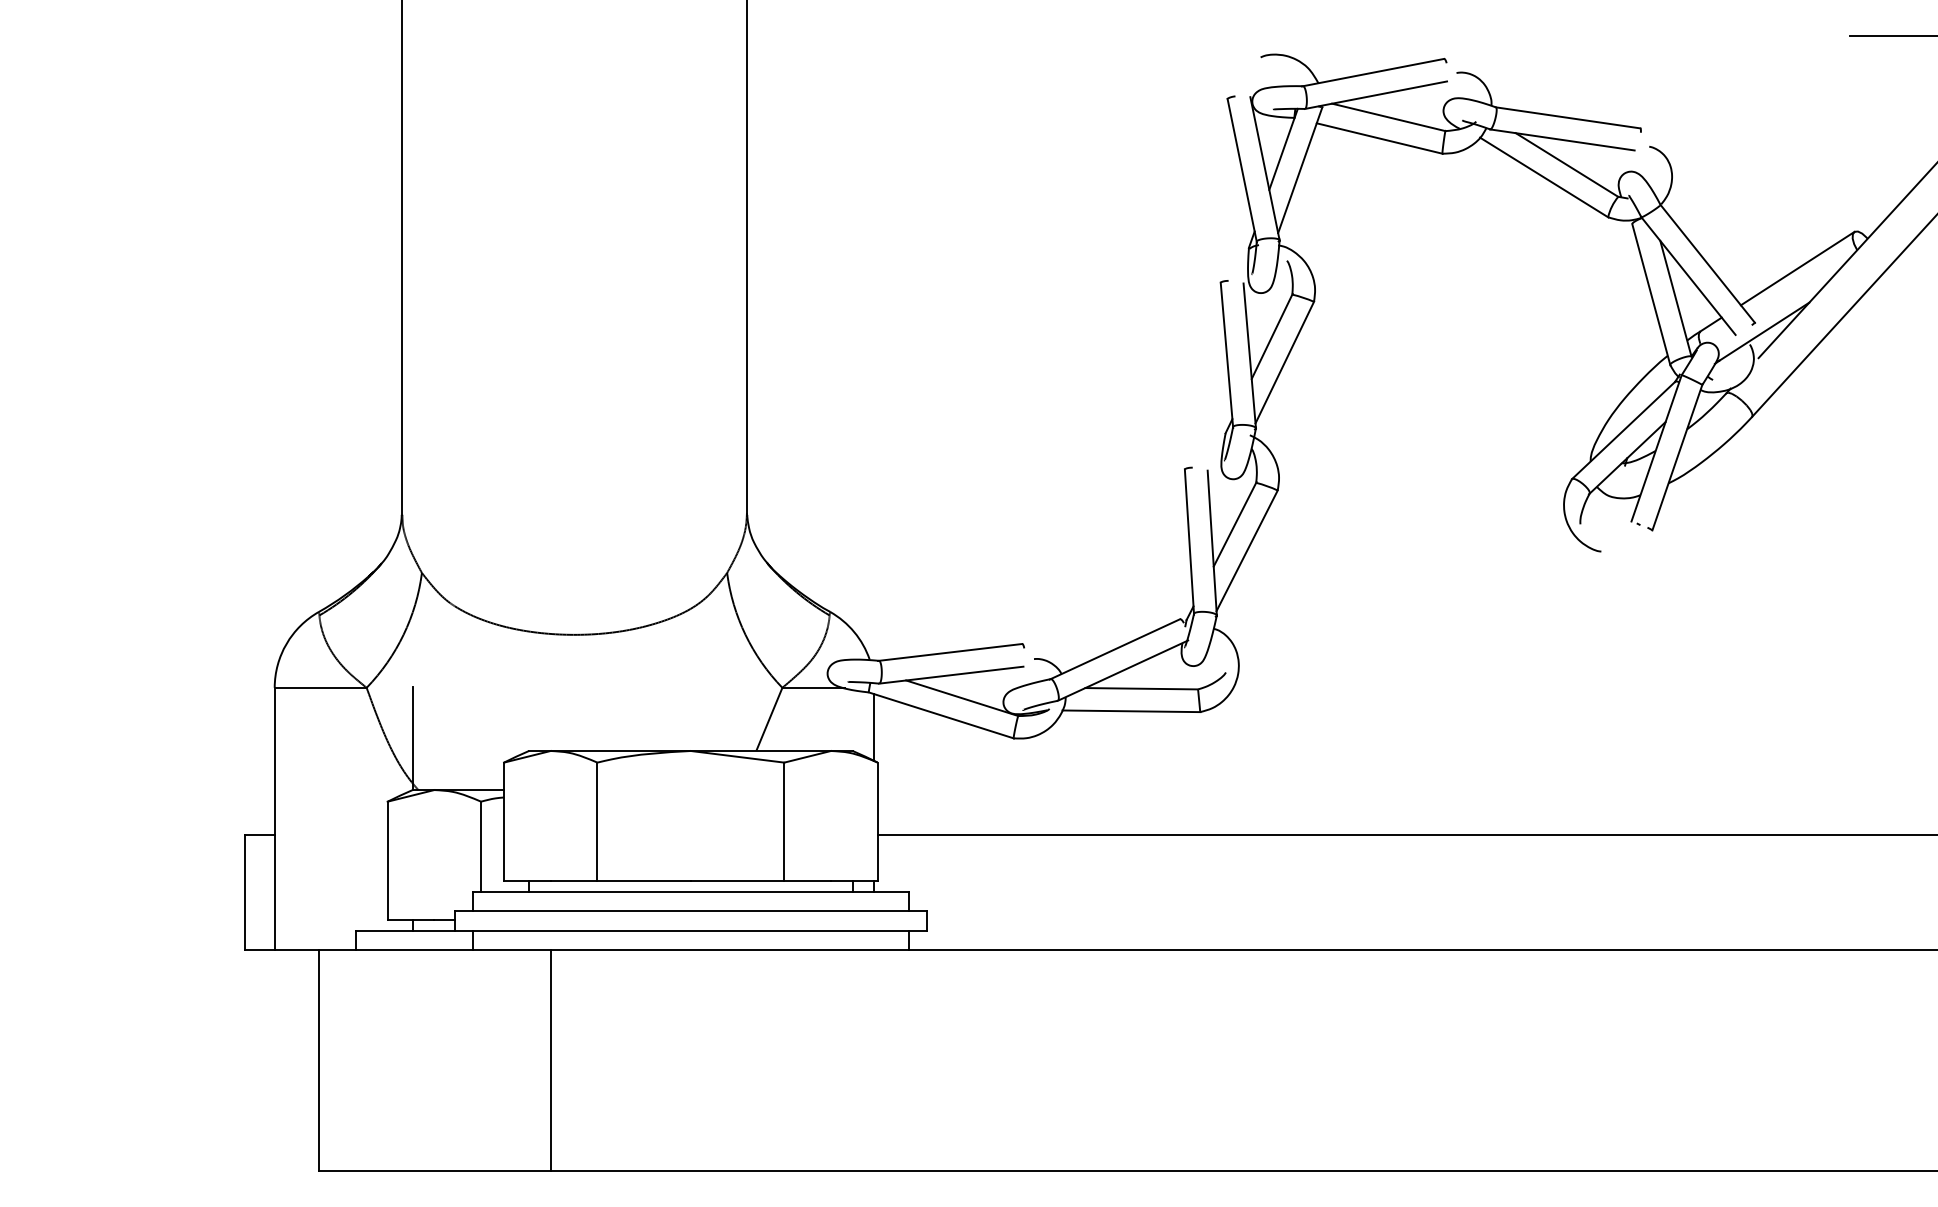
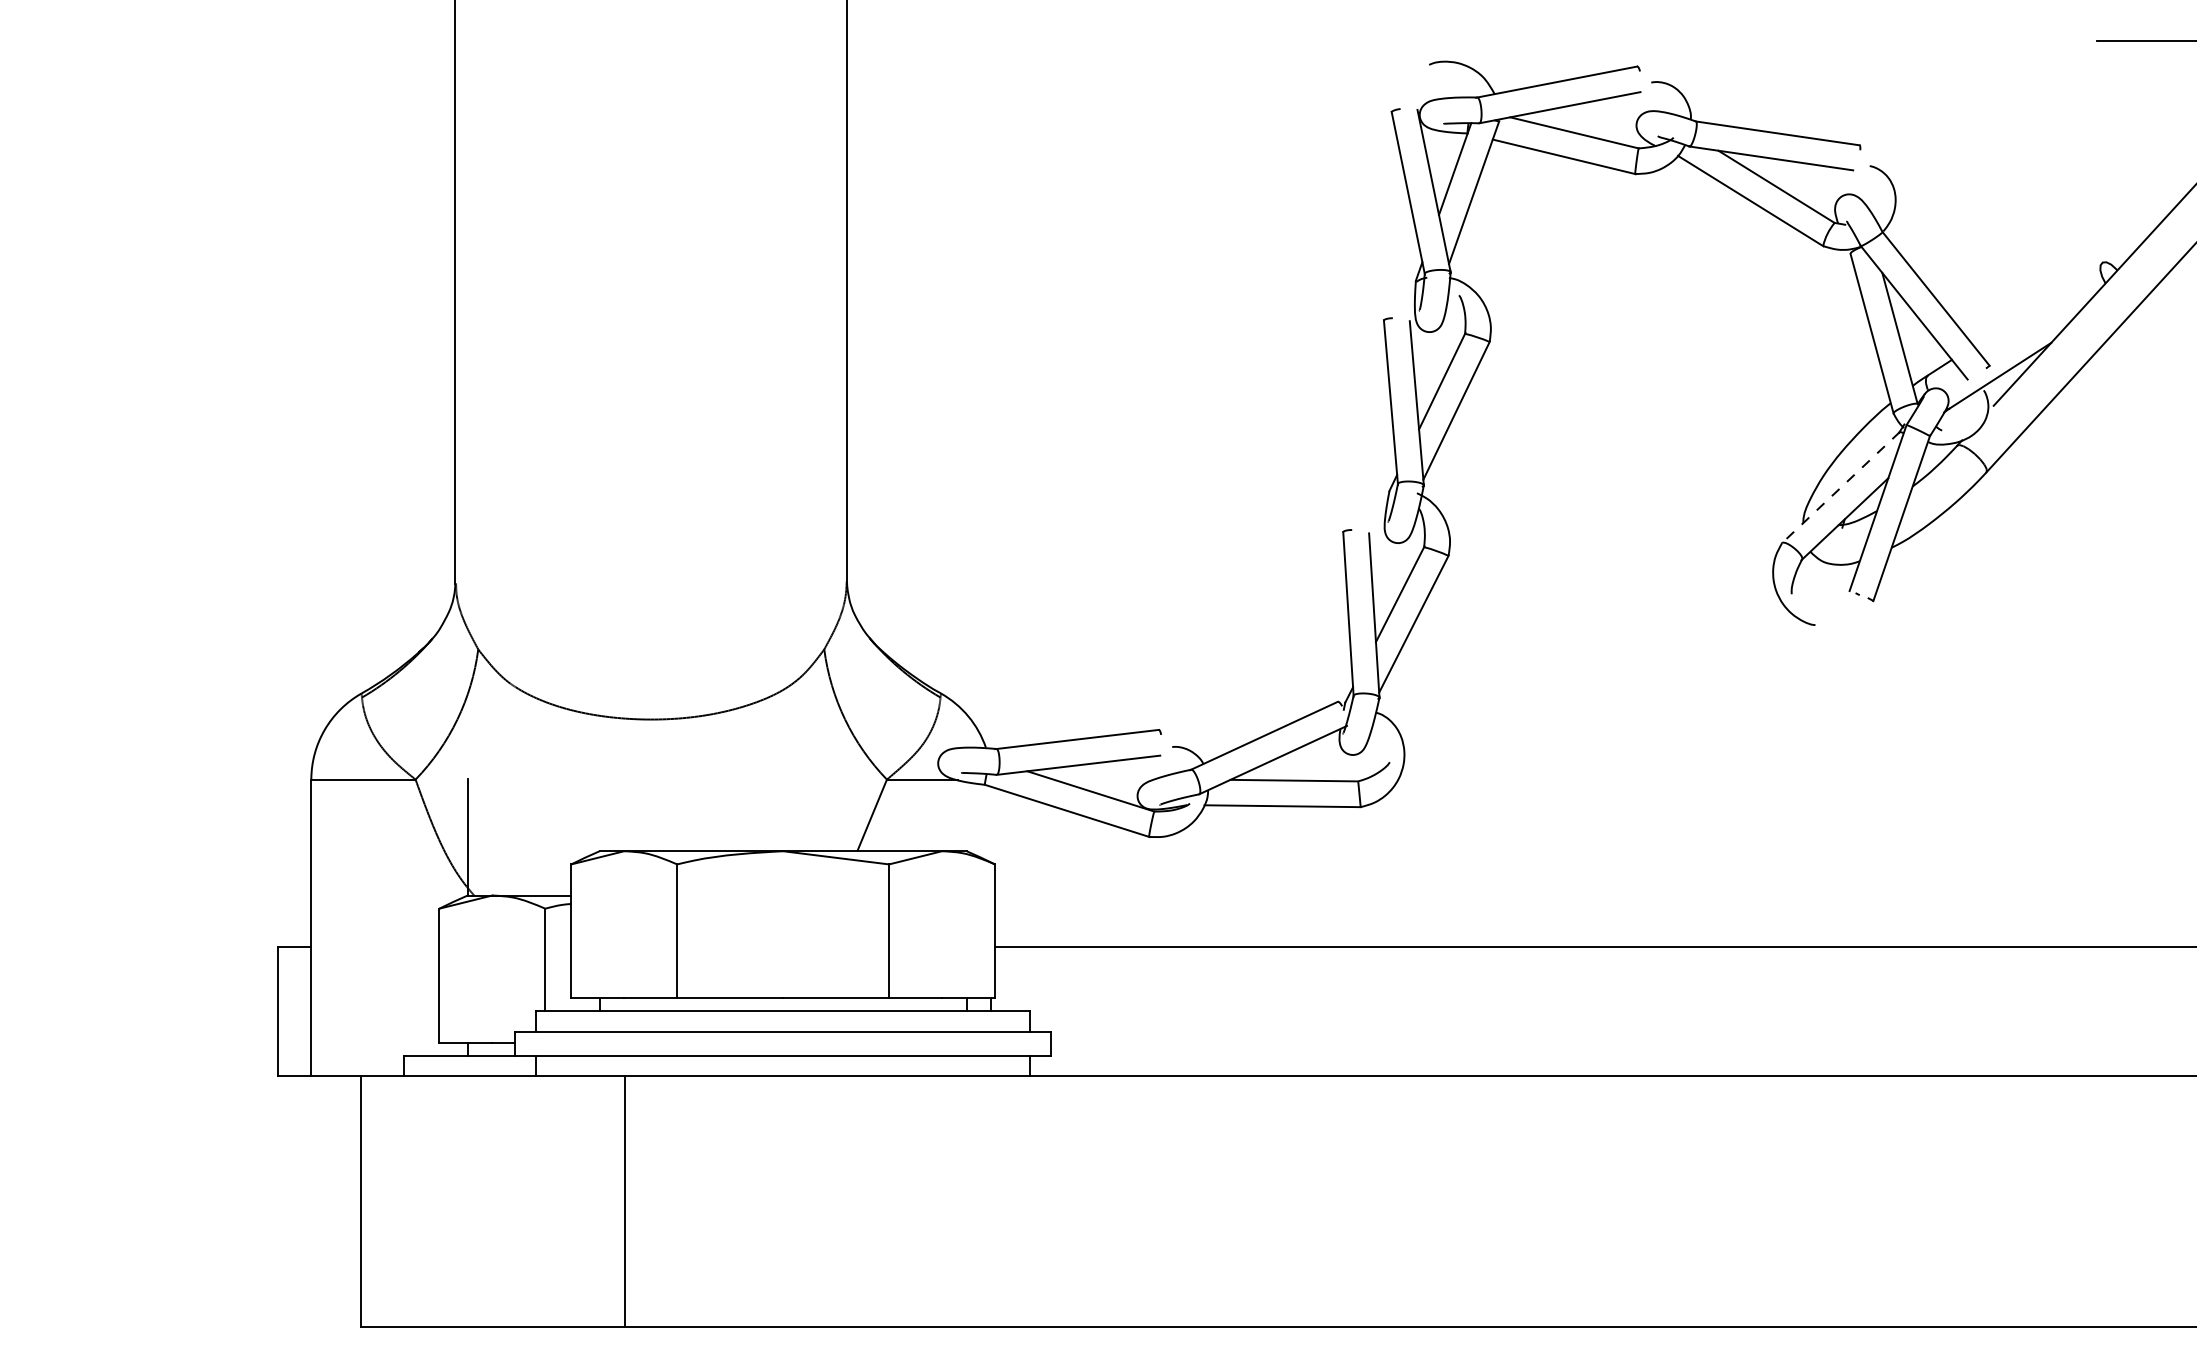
line: (1797, 267) -> (2037, 303), removed
line: (1624, 430) -> (1841, 487), solid -> dashed
line: (874, 727) -> (991, 824), removed

